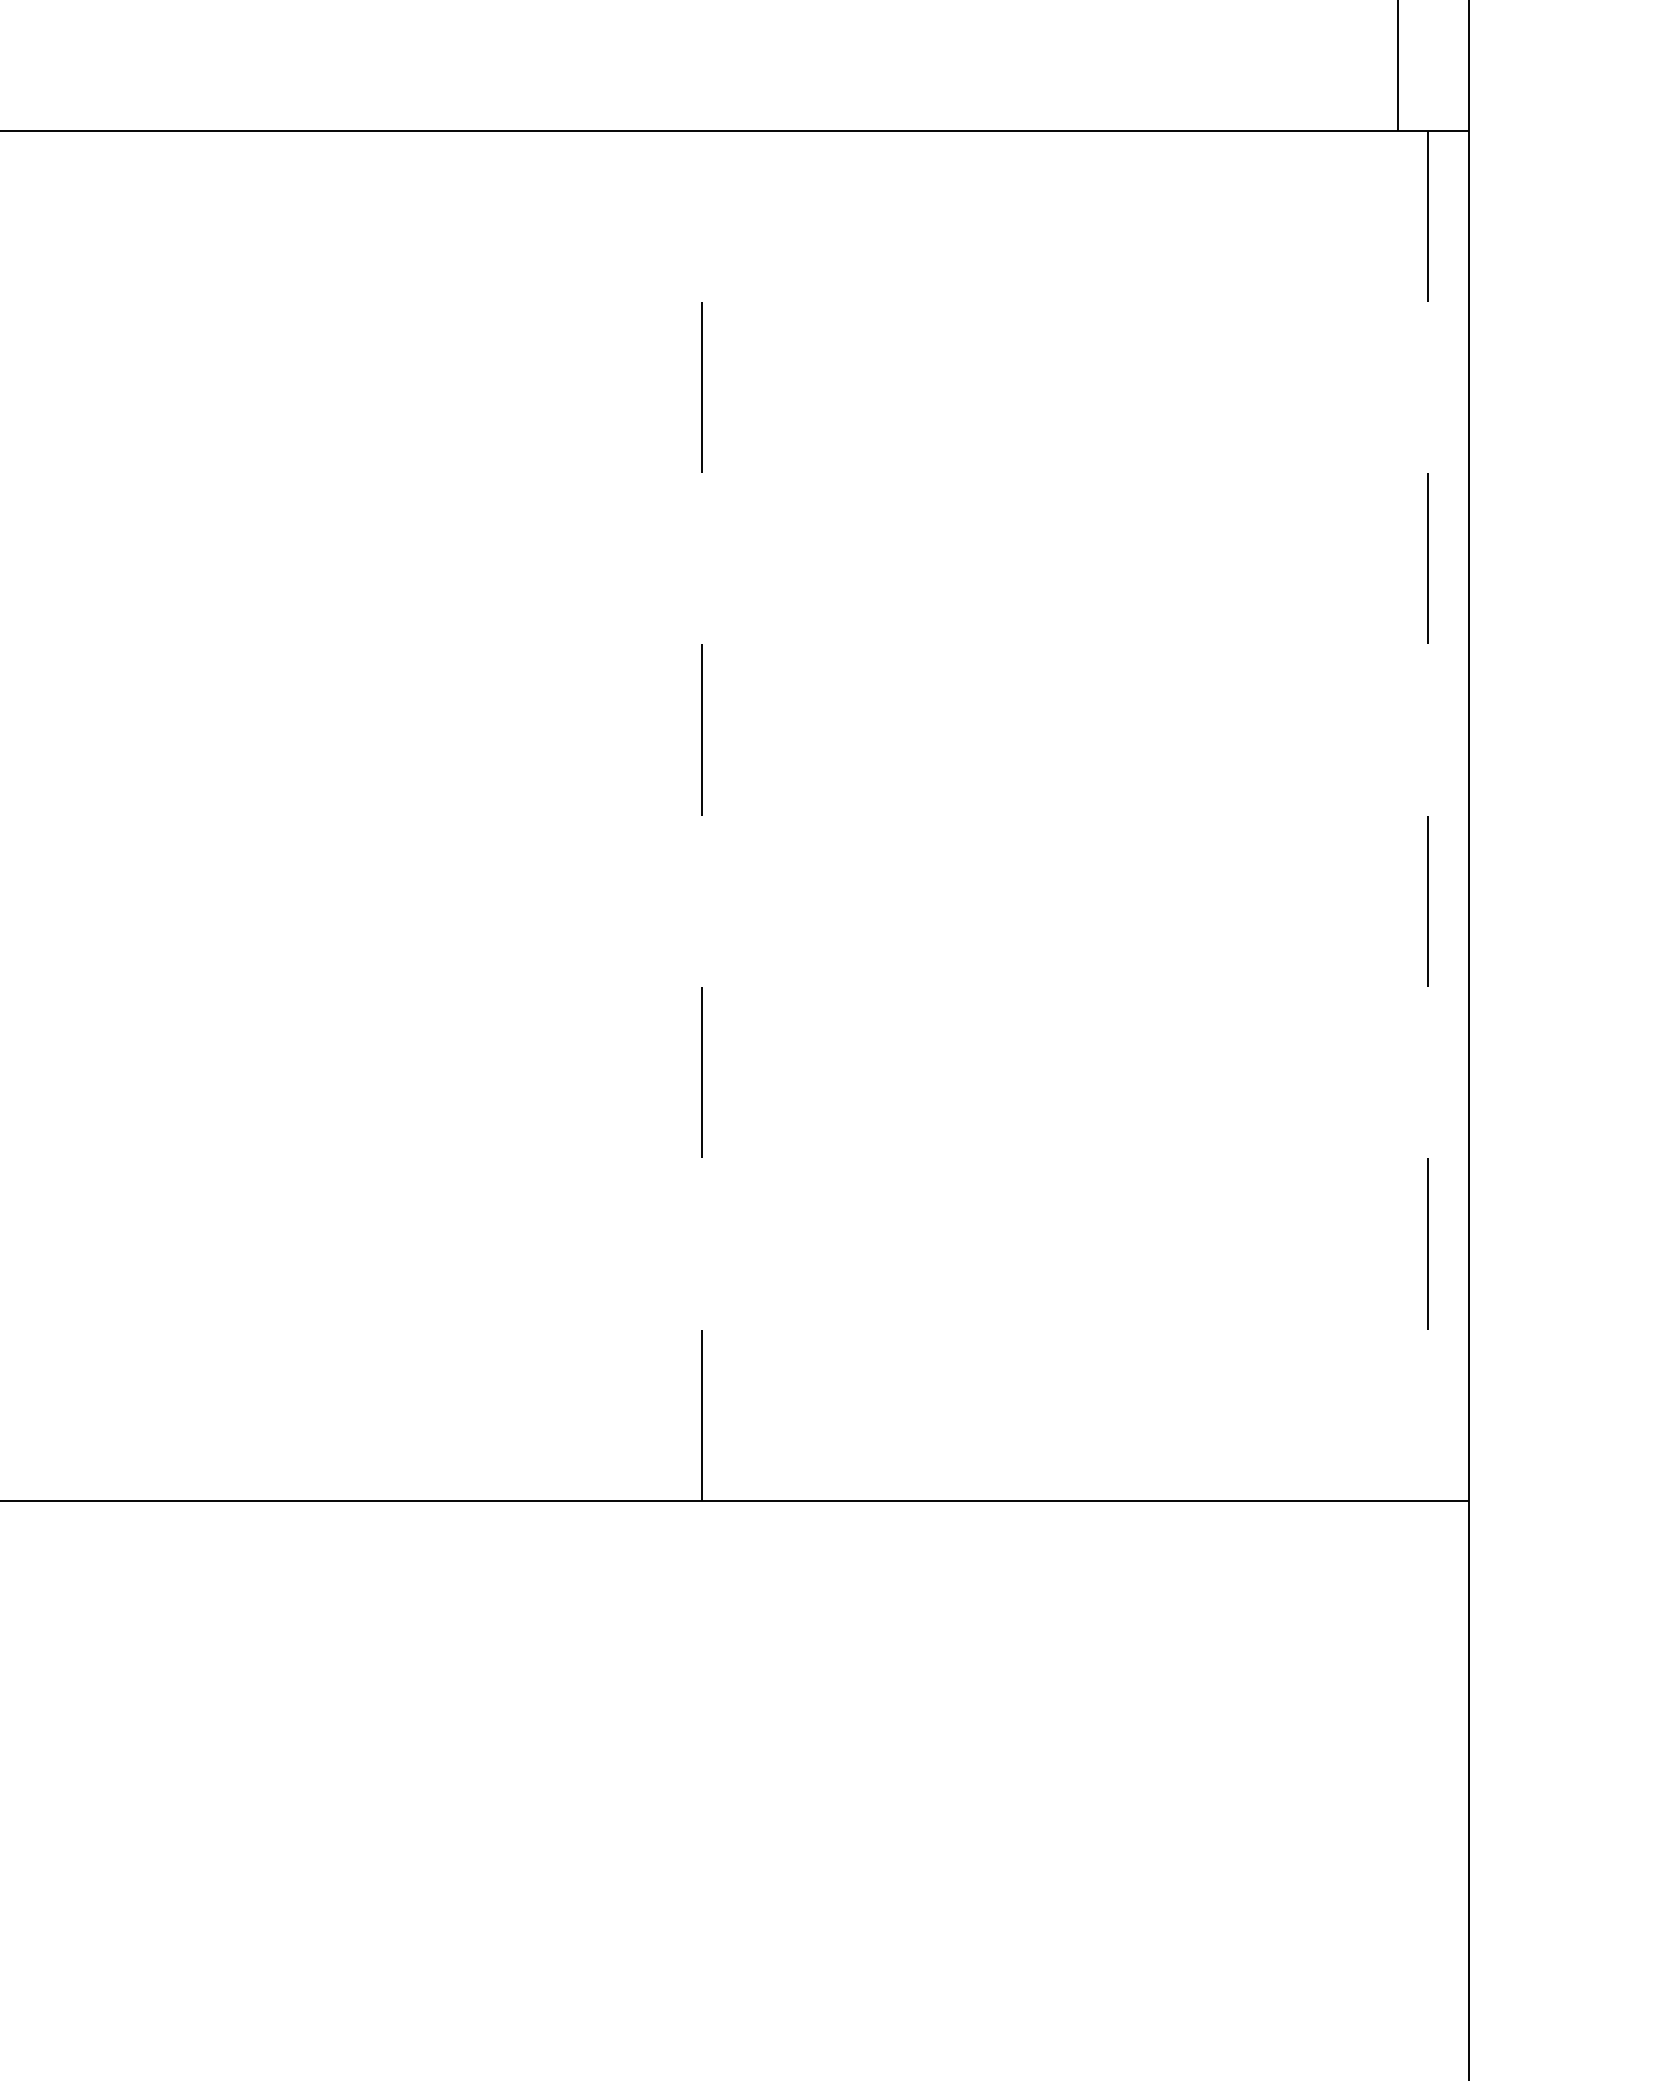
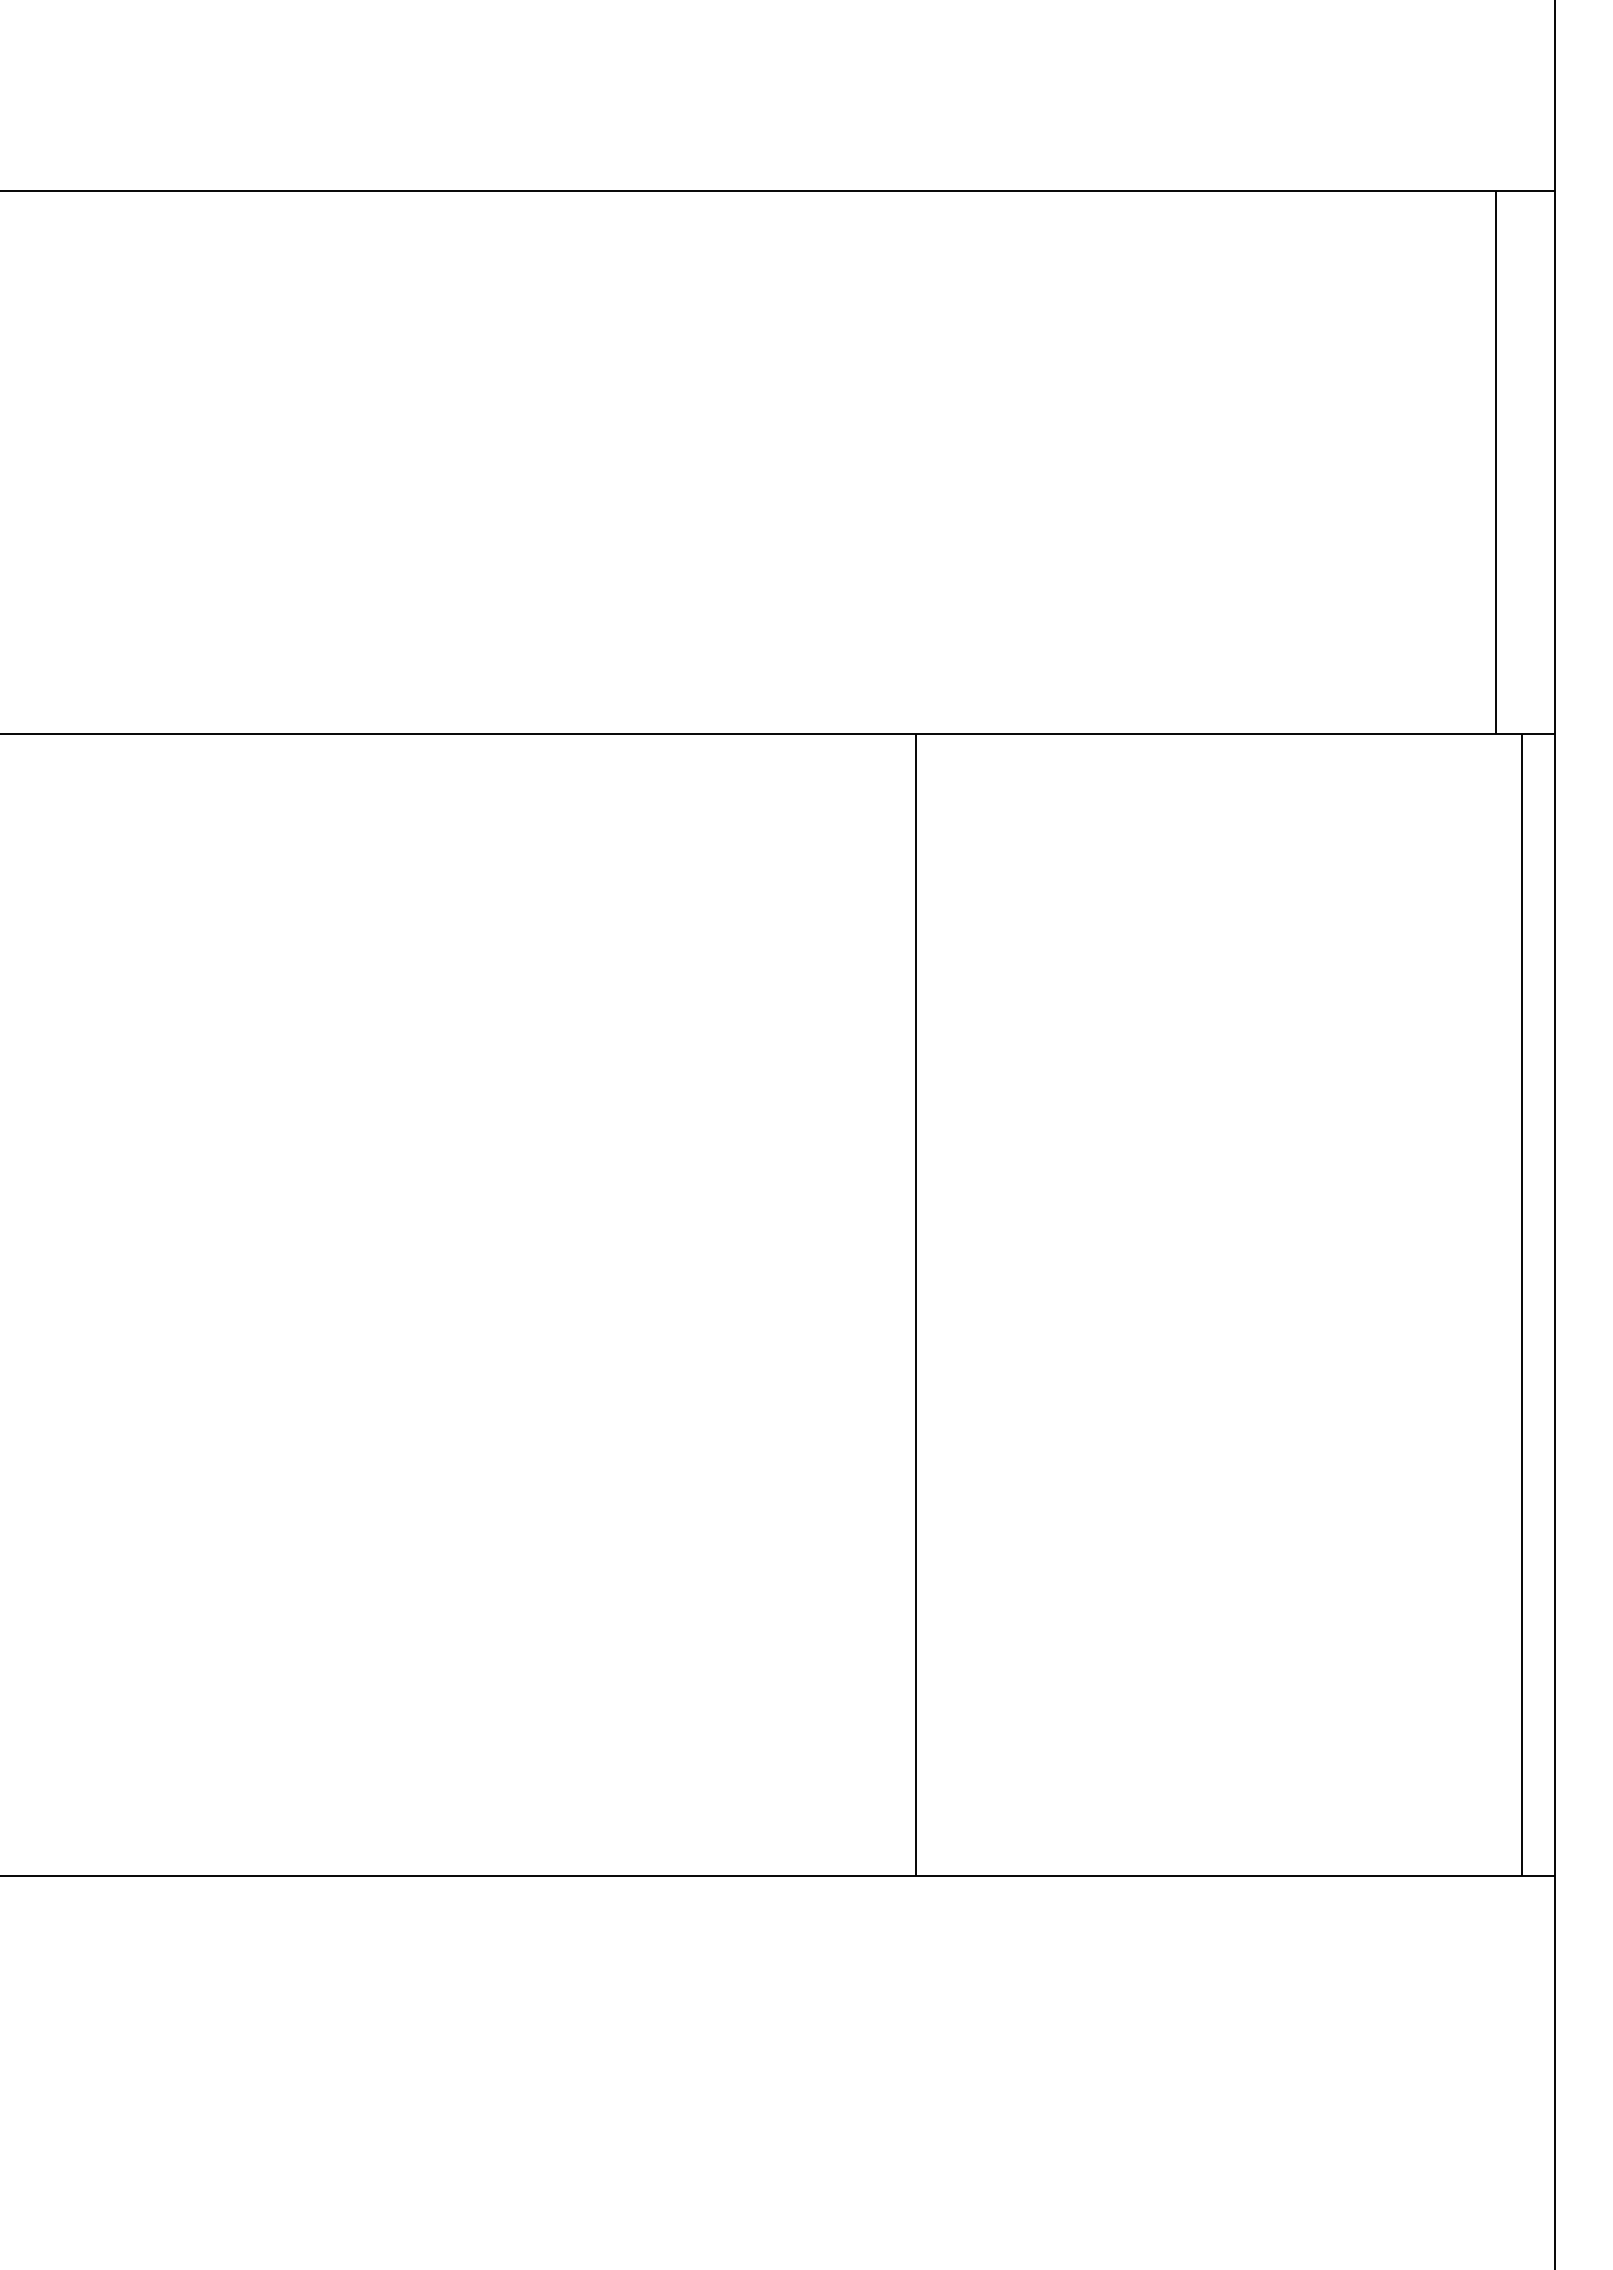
line: (701, 815) -> (915, 1304), dashed -> solid
line: (1428, 816) -> (1521, 1305), dashed -> solid

